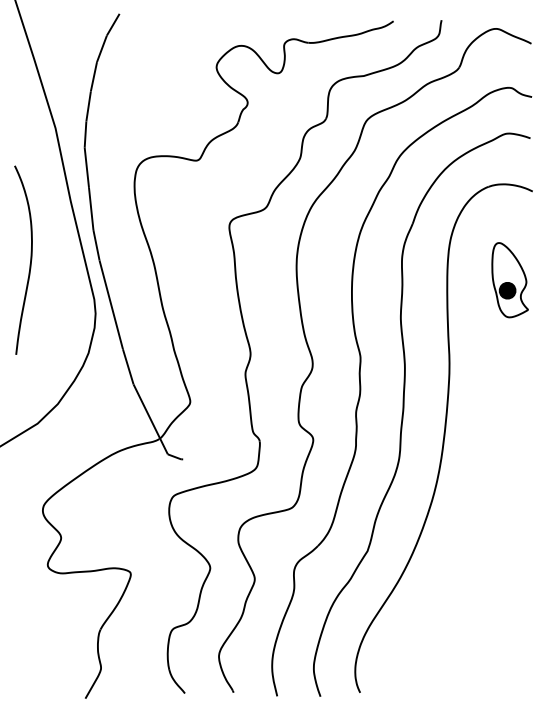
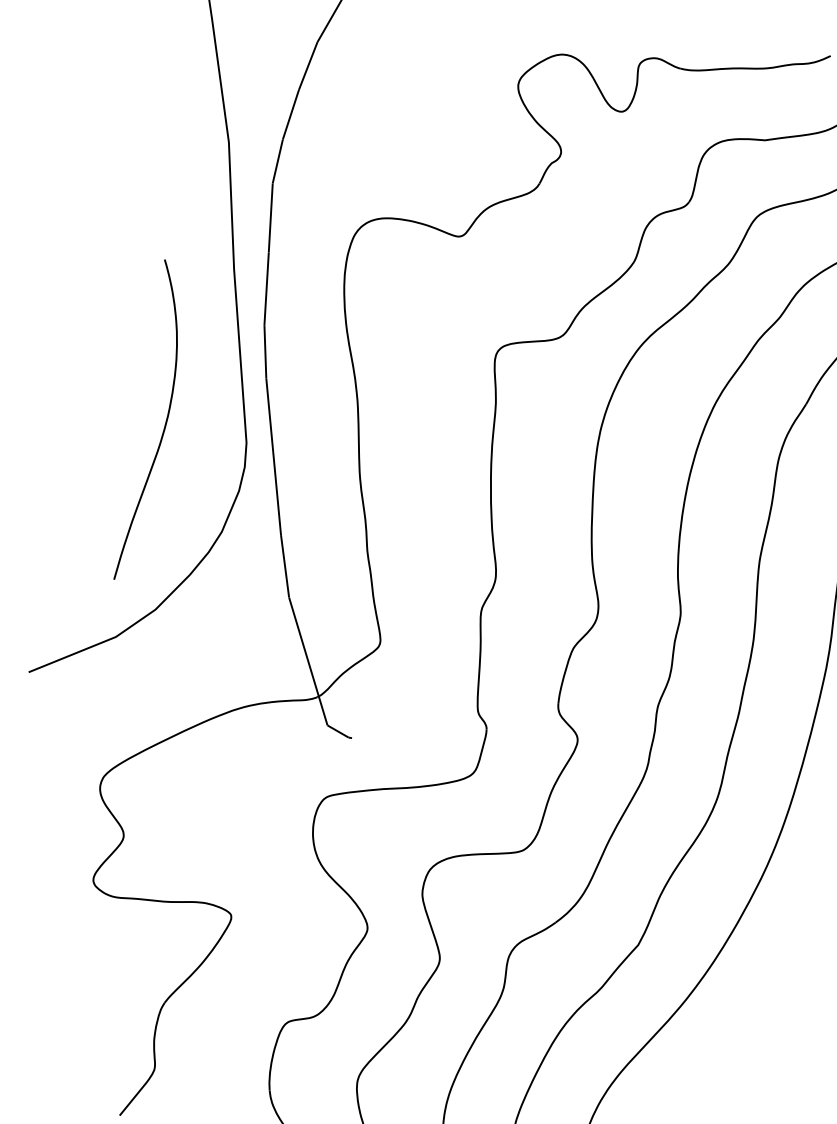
curve: (30, 259) -> (165, 422), moved

